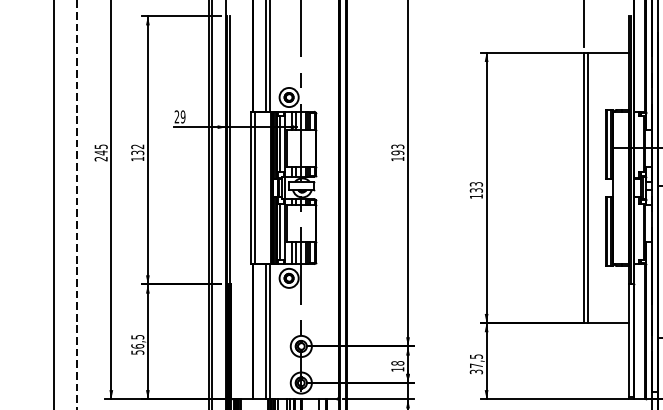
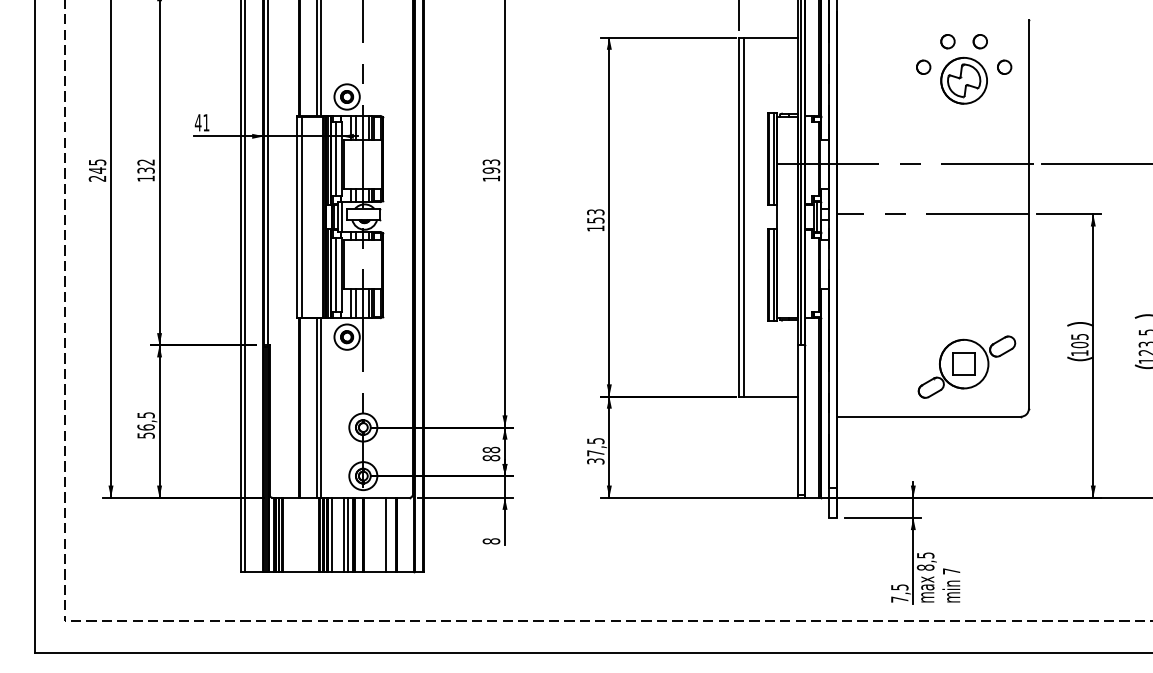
text: (179, 116) -> (201, 122), 29 -> 41
text: (476, 190) -> (595, 220), 133 -> 153
text: (397, 369) -> (491, 458), 18 -> 88

